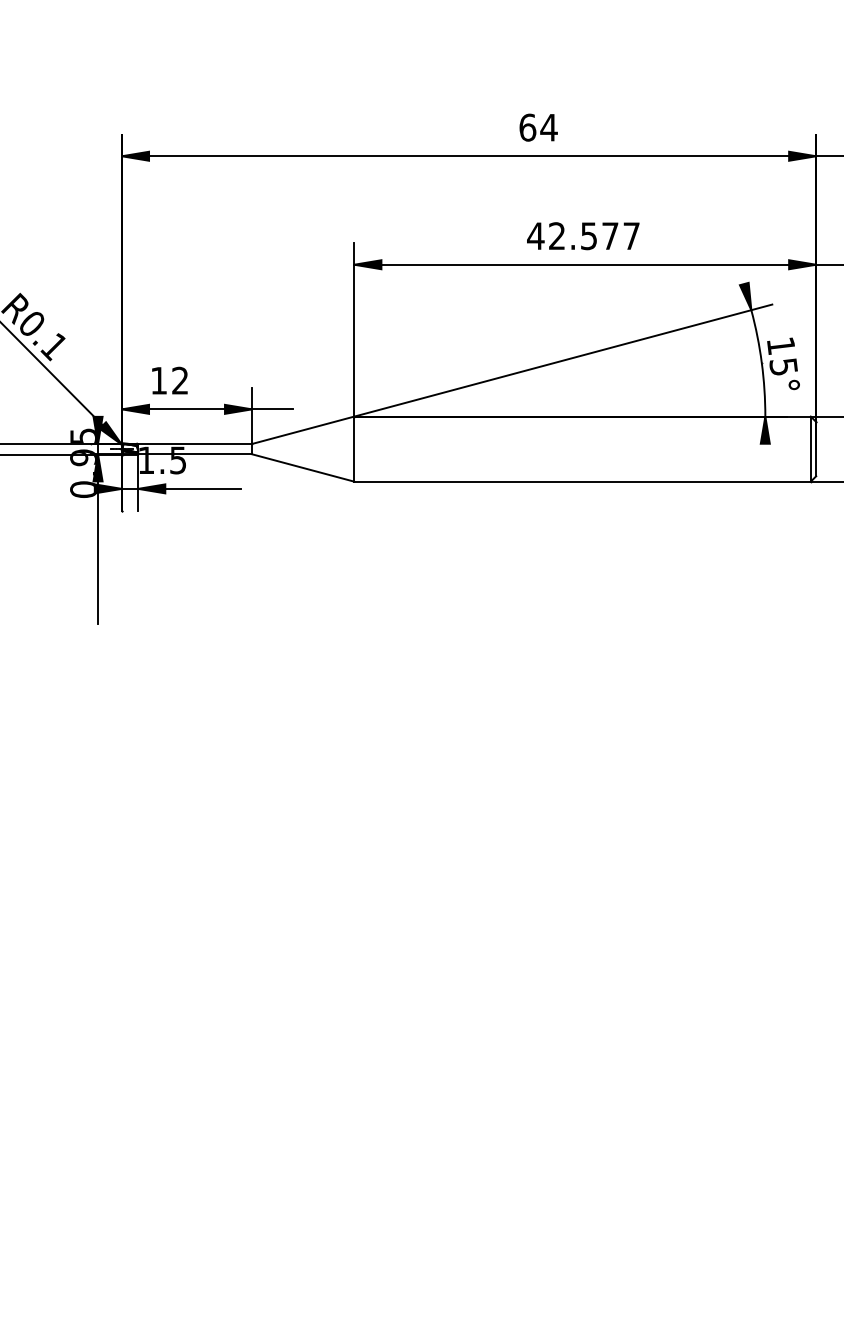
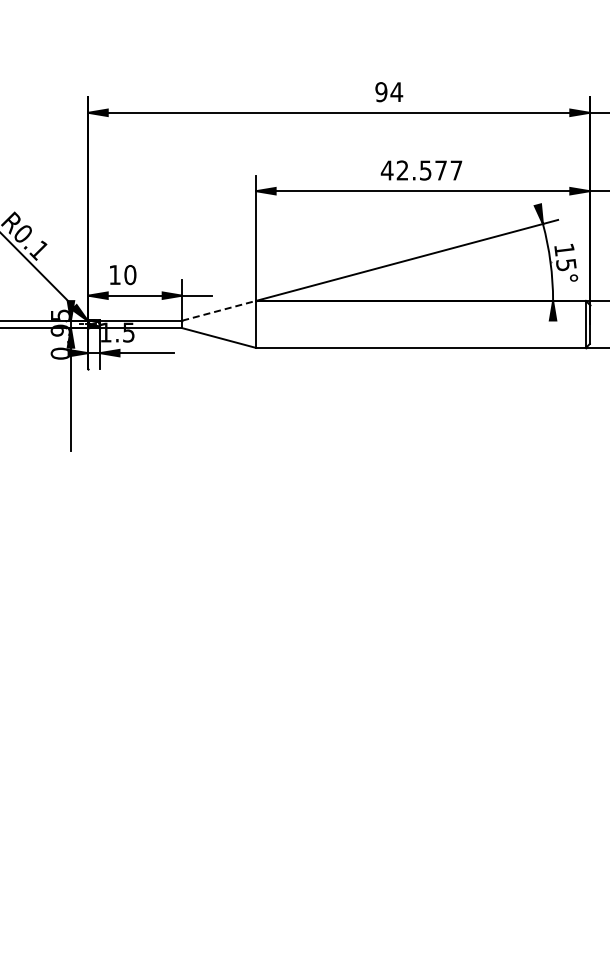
text: (527, 128) -> (381, 92), 64 -> 94
text: (180, 381) -> (130, 275), 12 -> 10
line: (303, 429) -> (219, 310), solid -> dashed

